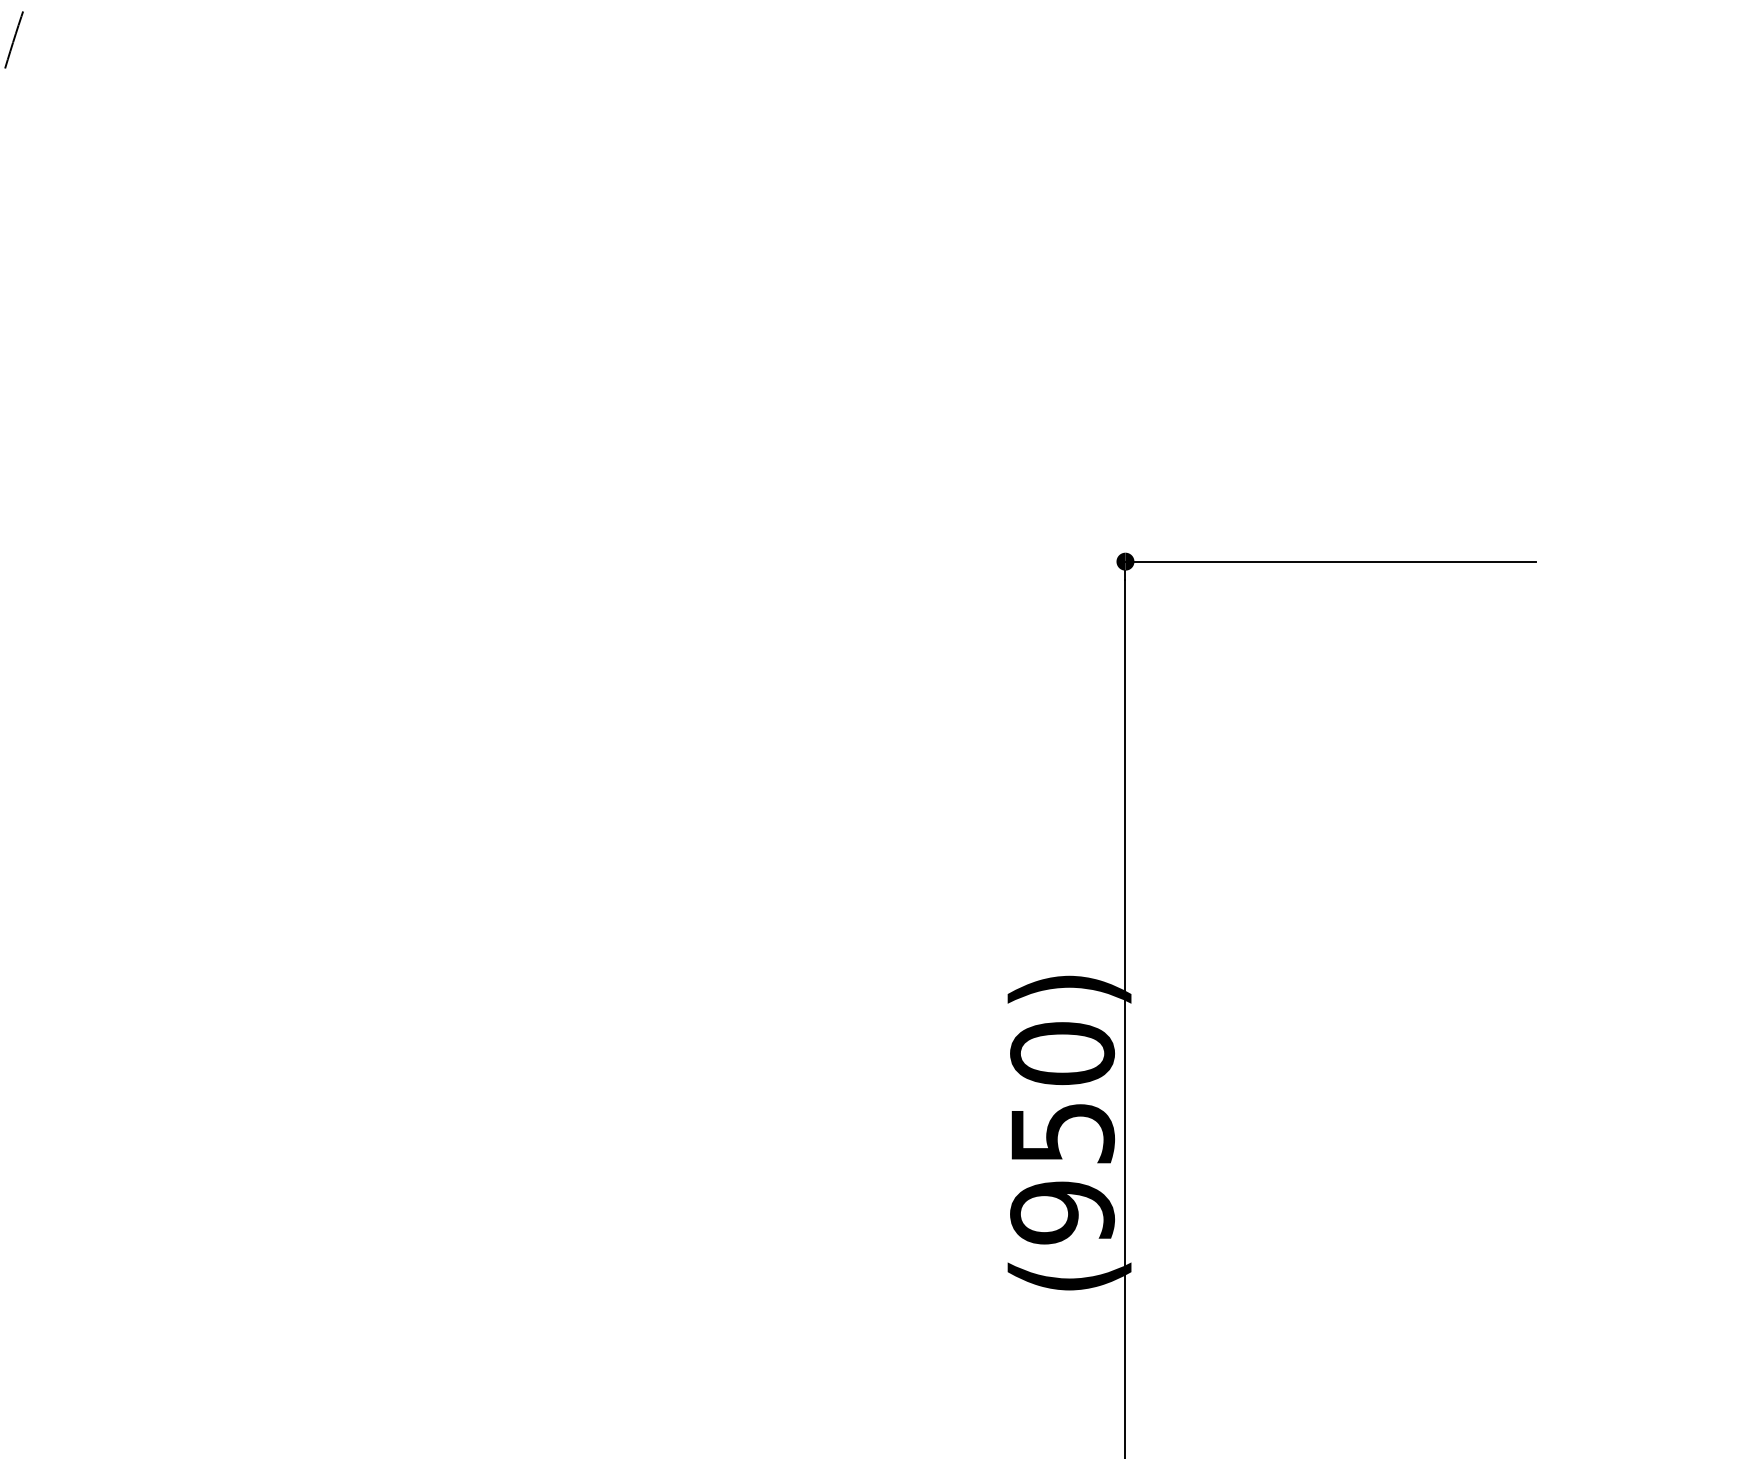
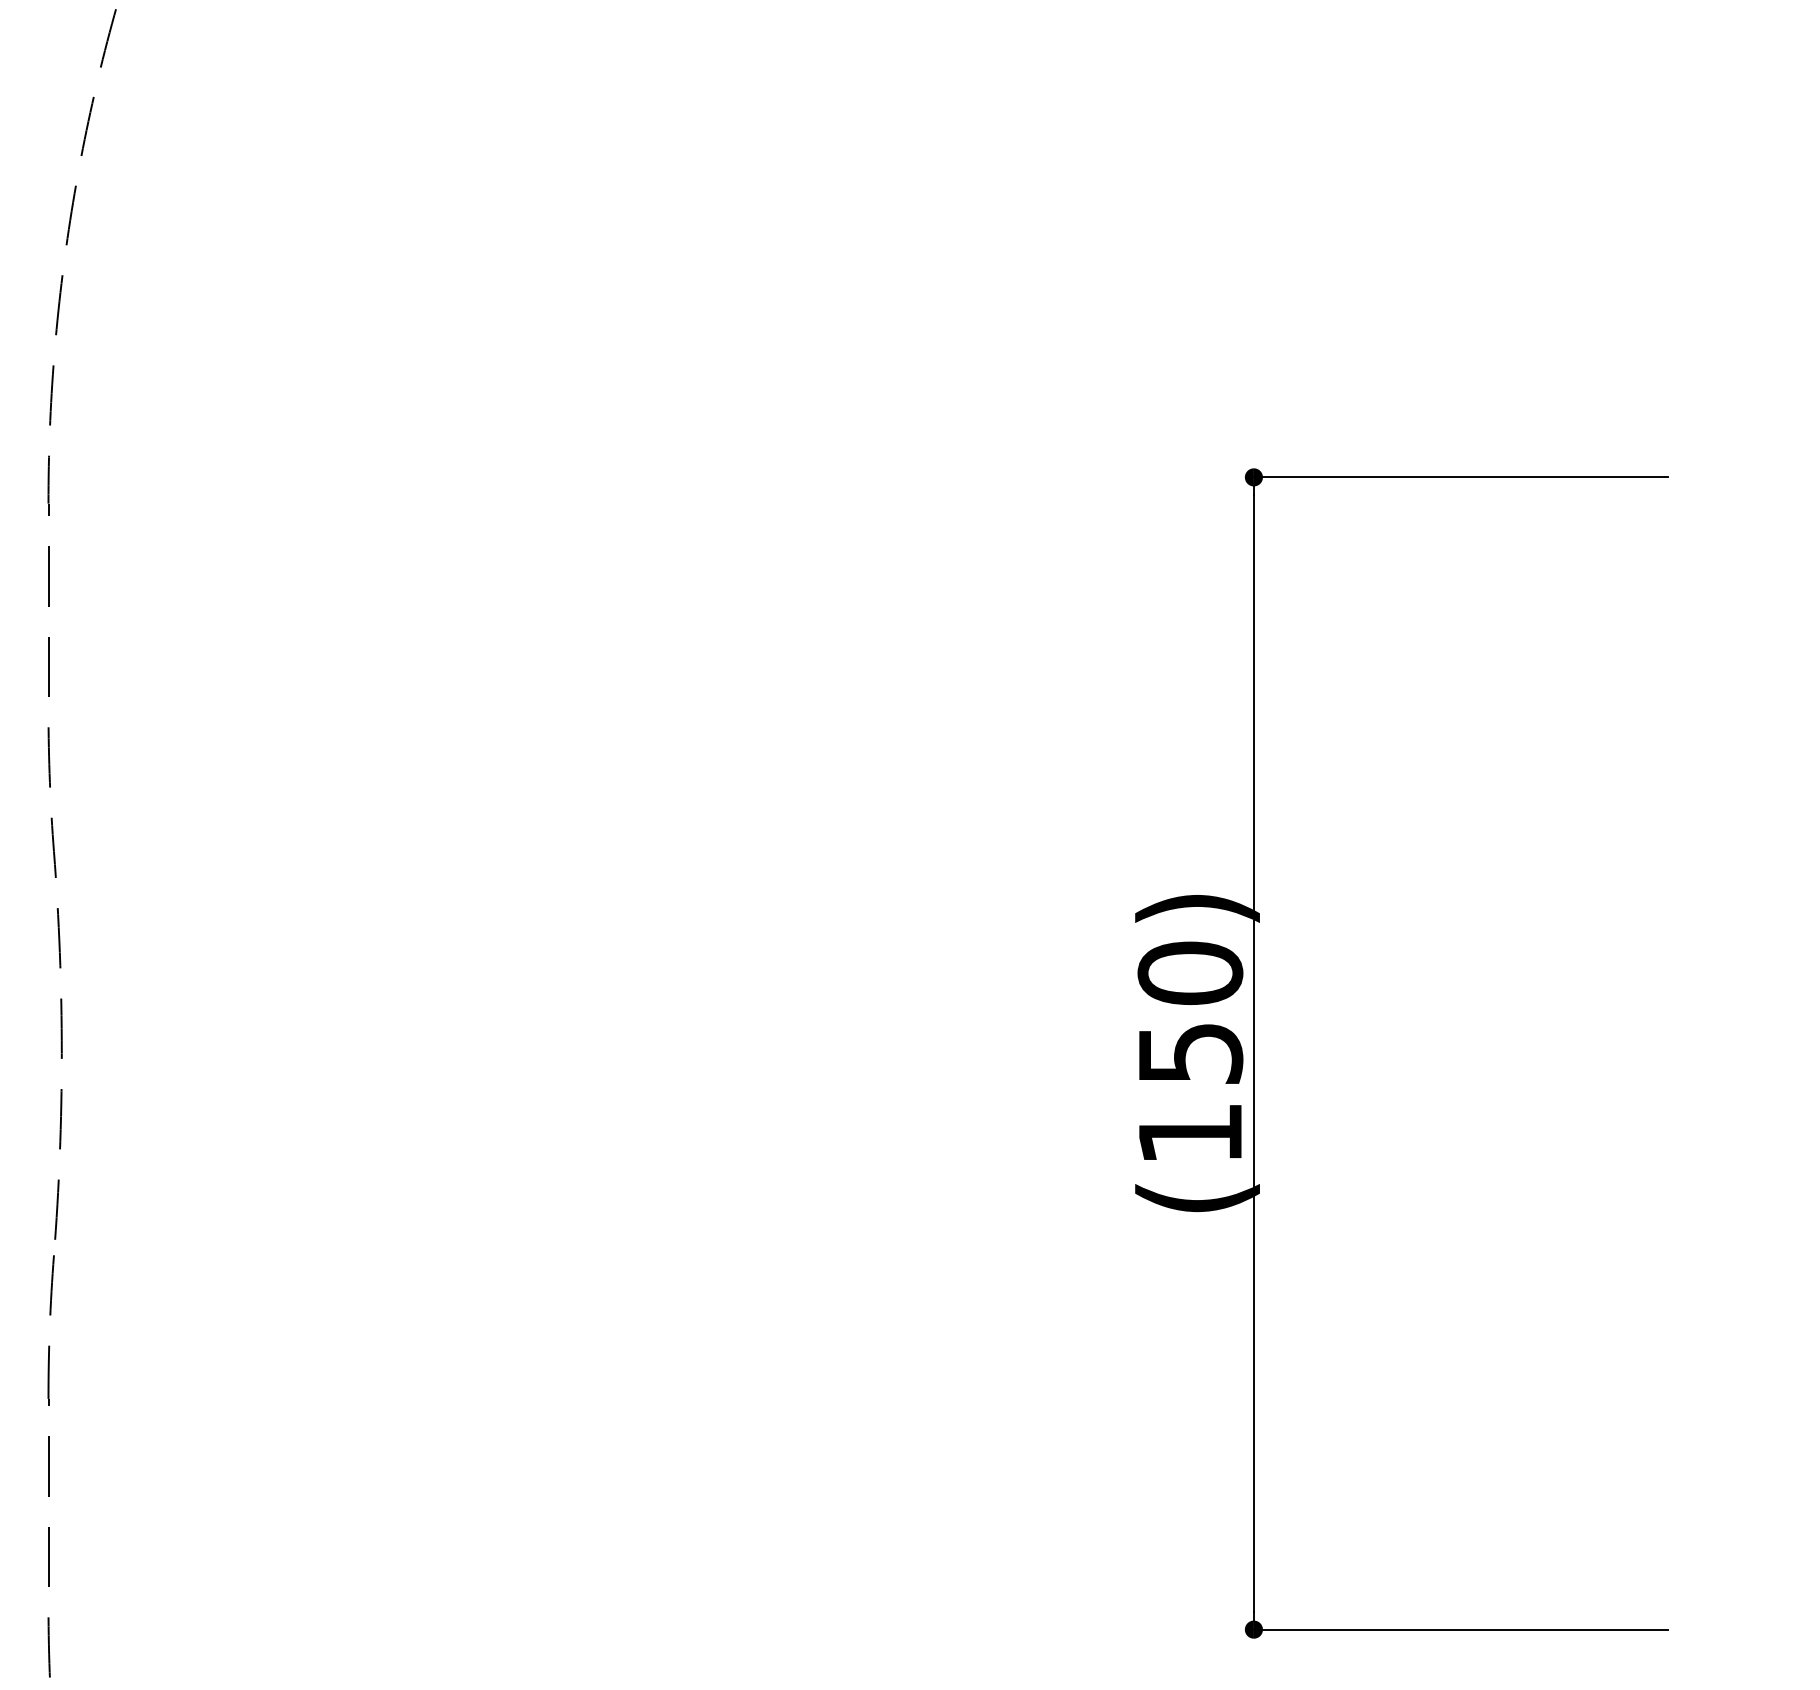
text: (1062, 1212) -> (1190, 1133), (950) -> (150)

